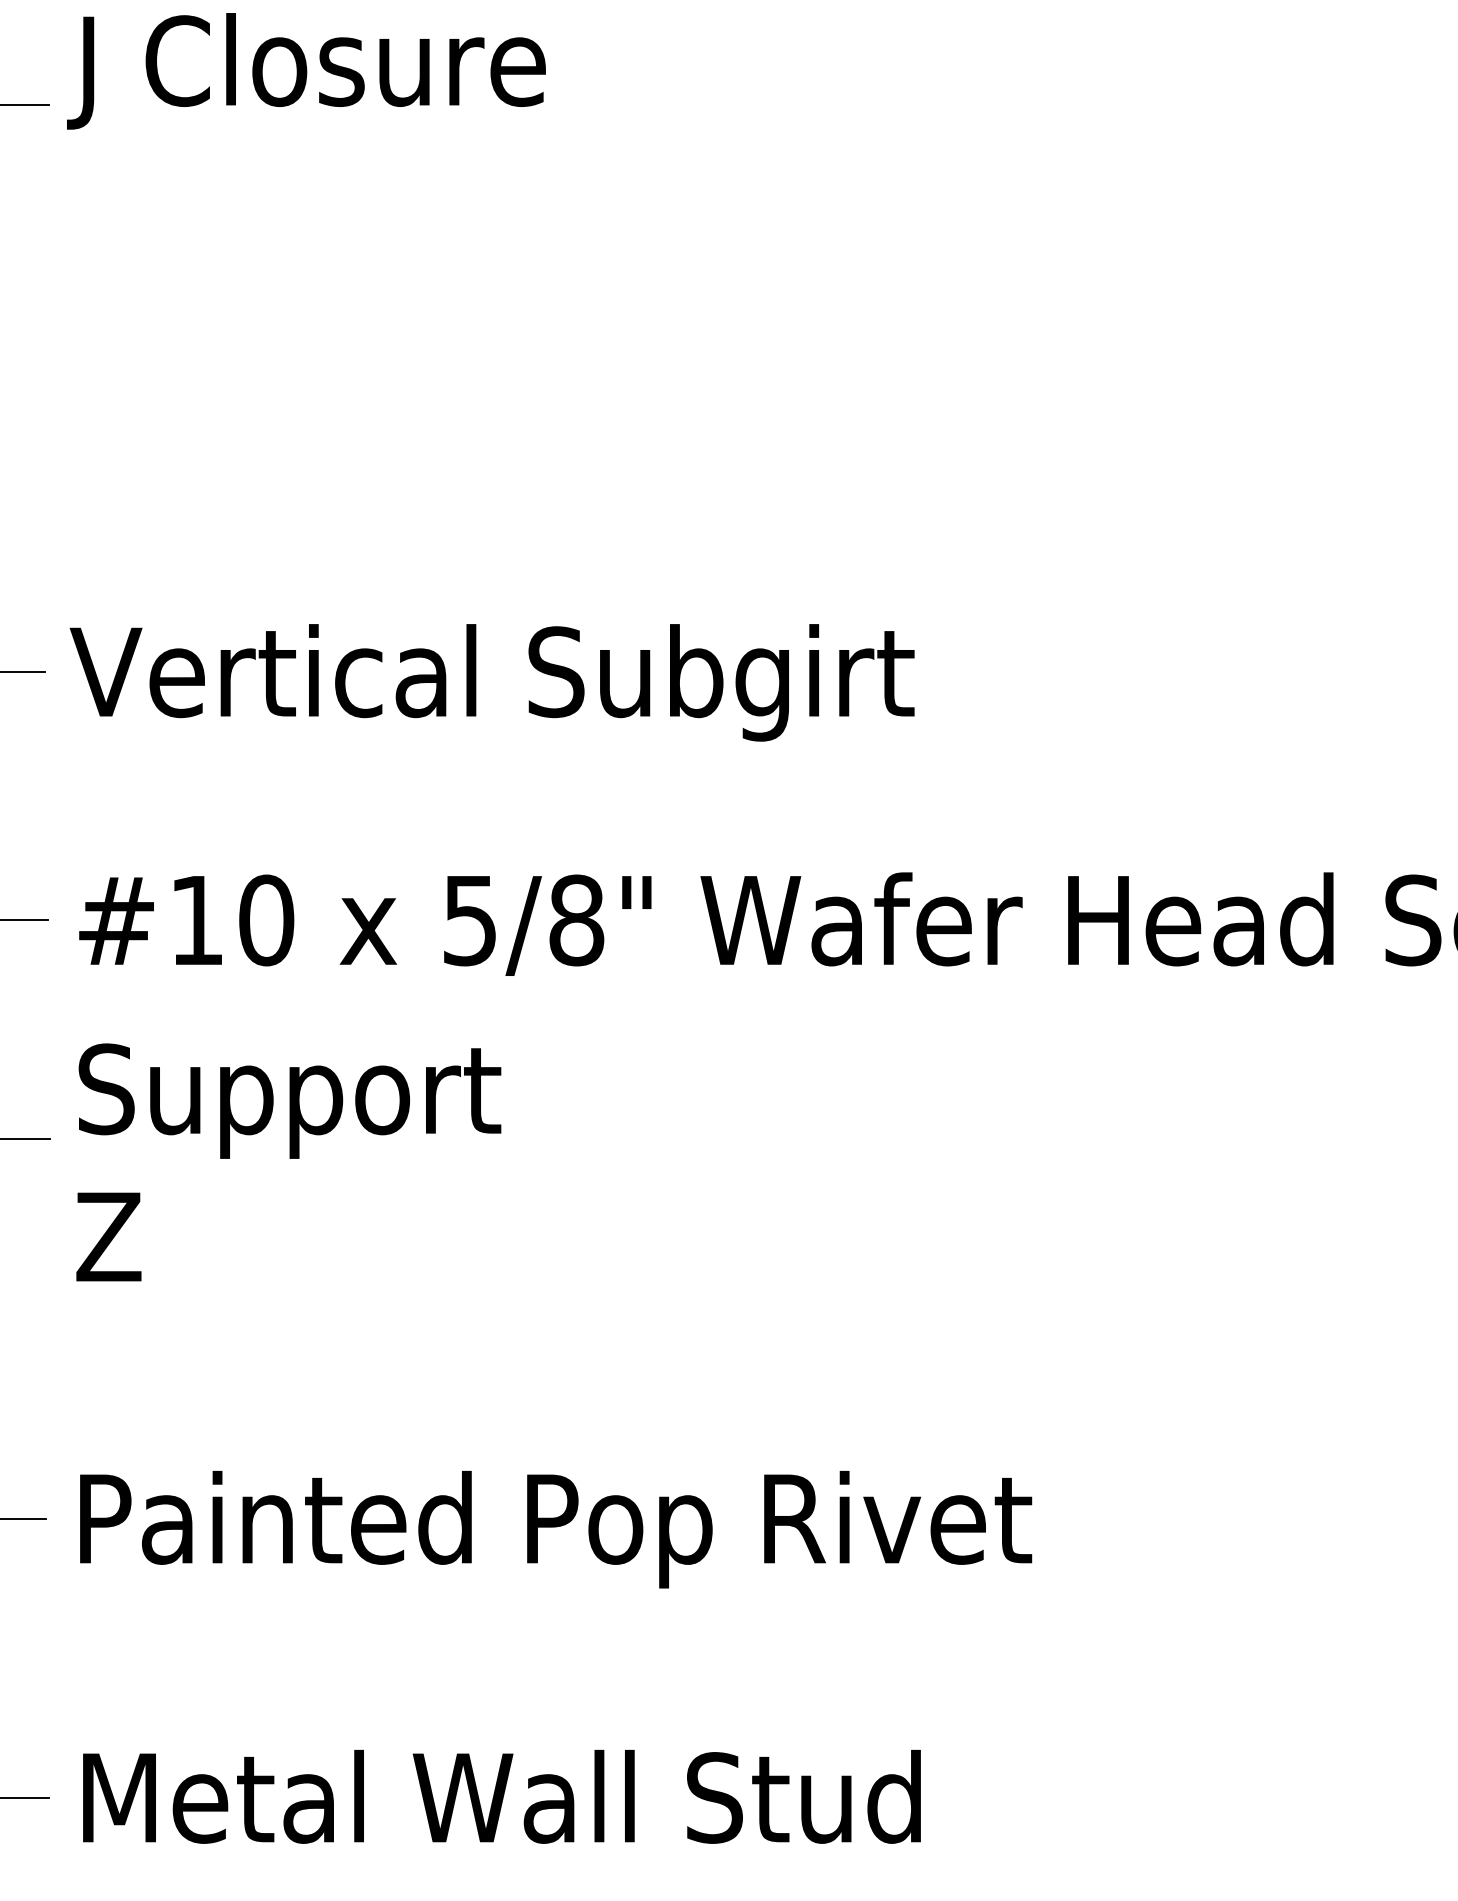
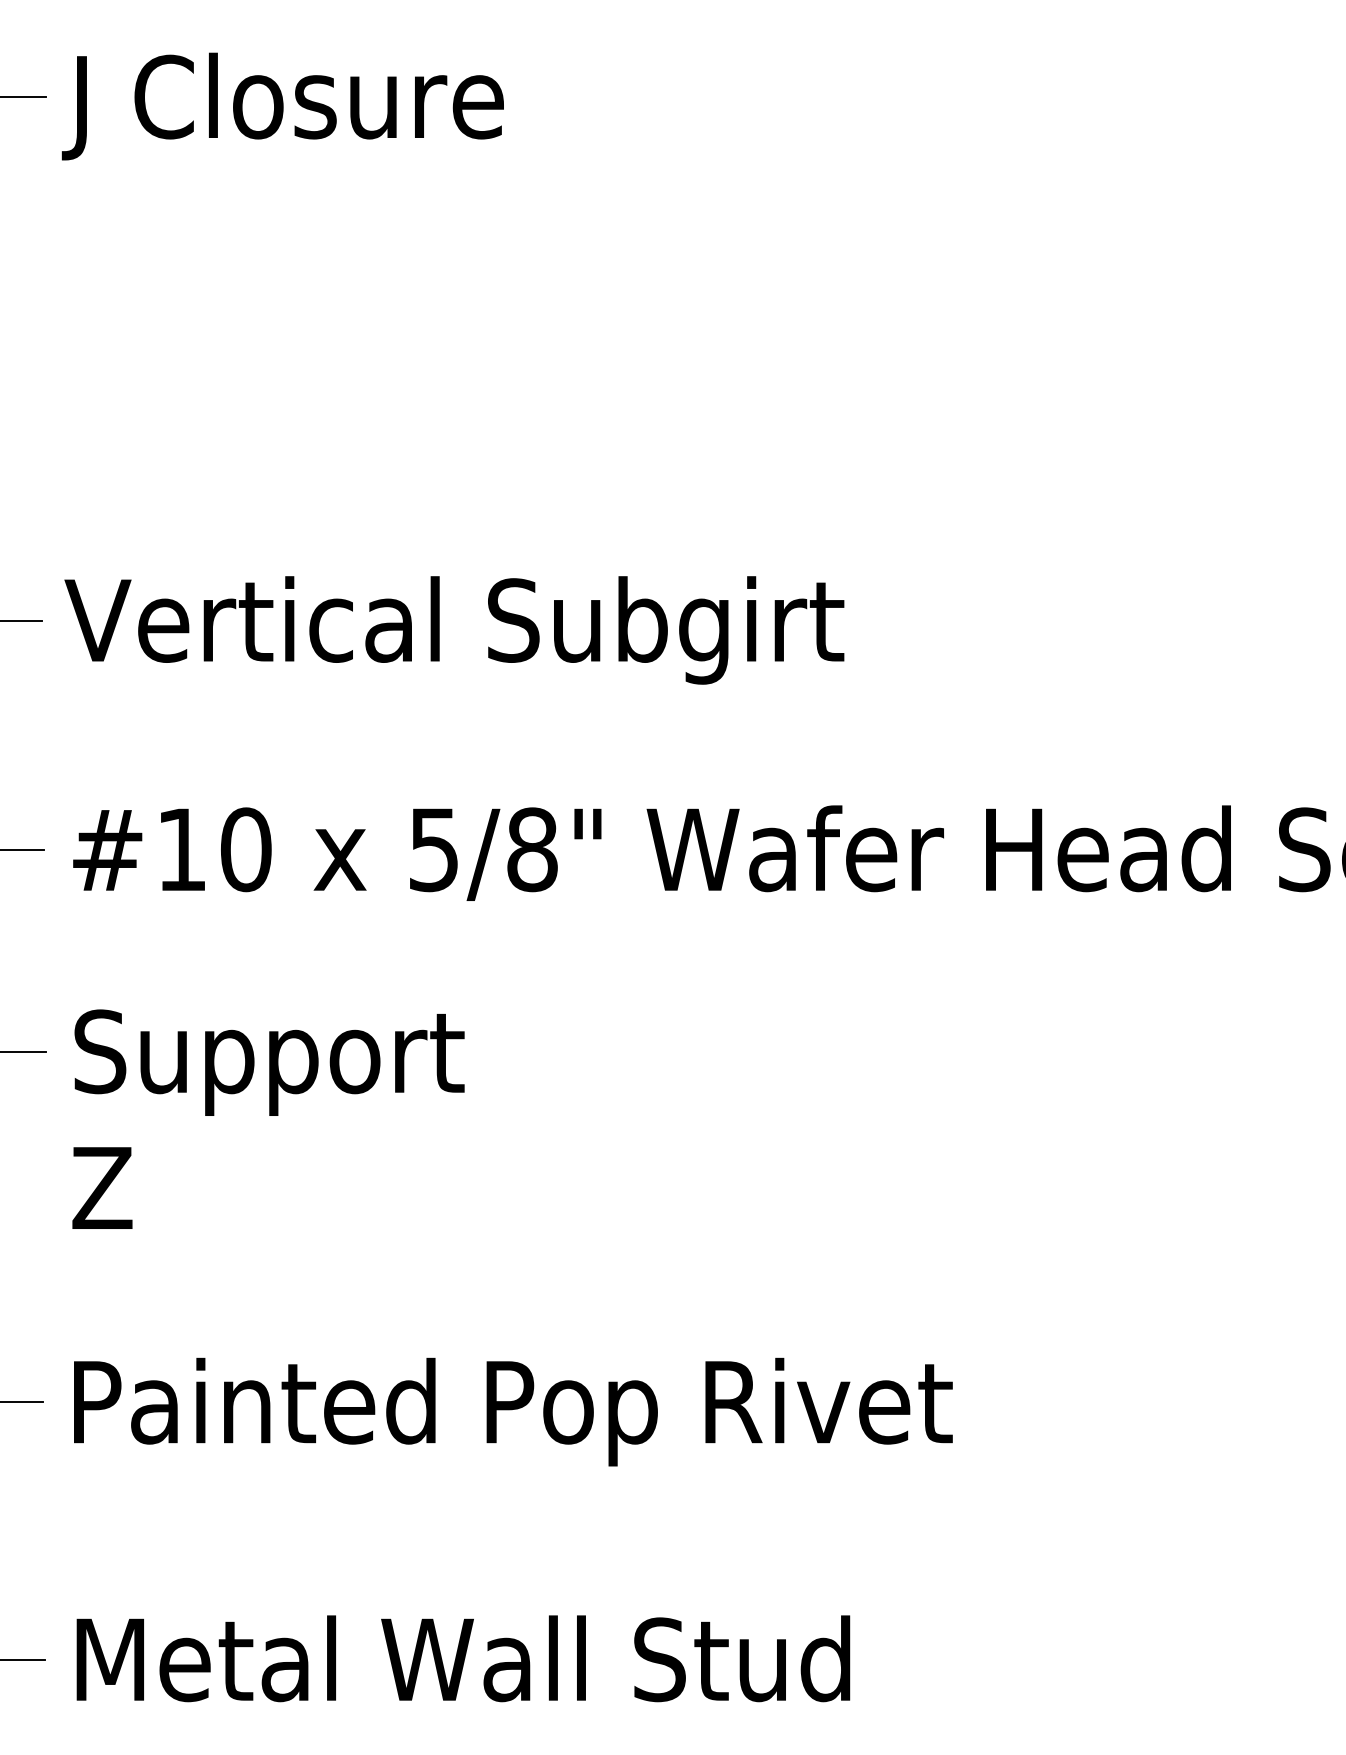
text: (306, 71) -> (282, 106), moved
text: (288, 1162) -> (268, 1119), moved

